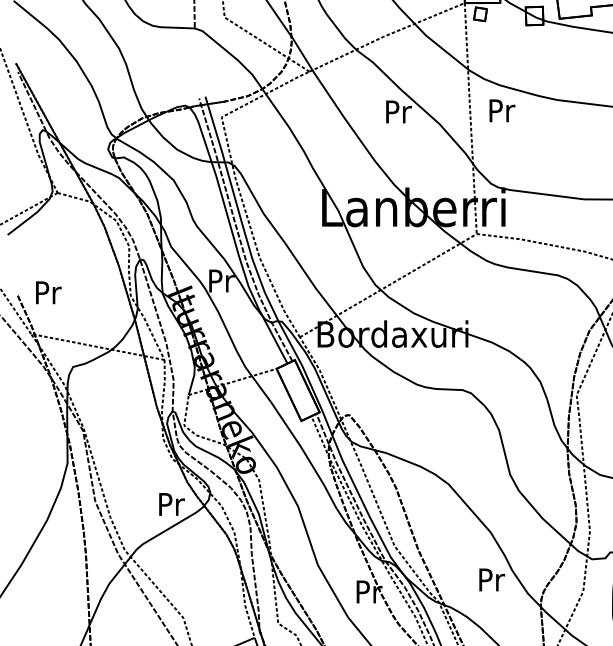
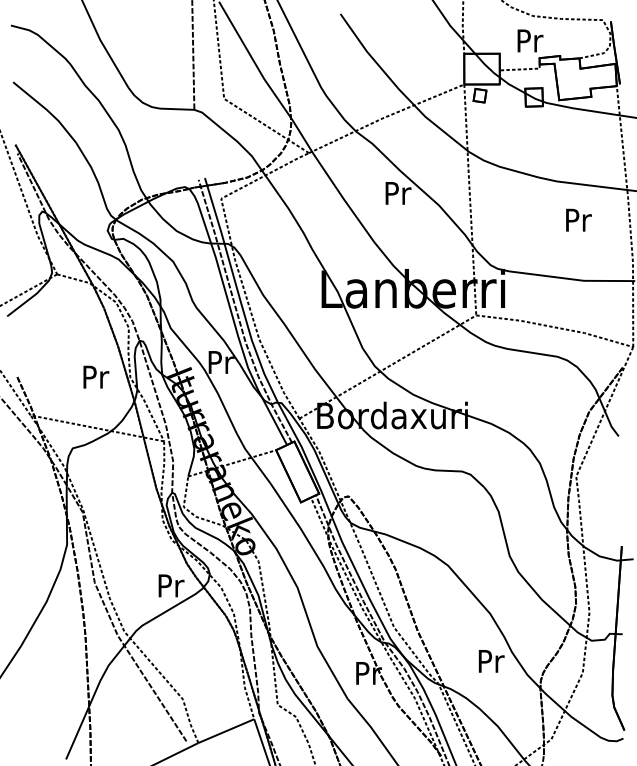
text: (501, 110) -> (578, 219), moved
text: (48, 292) -> (96, 376), moved

